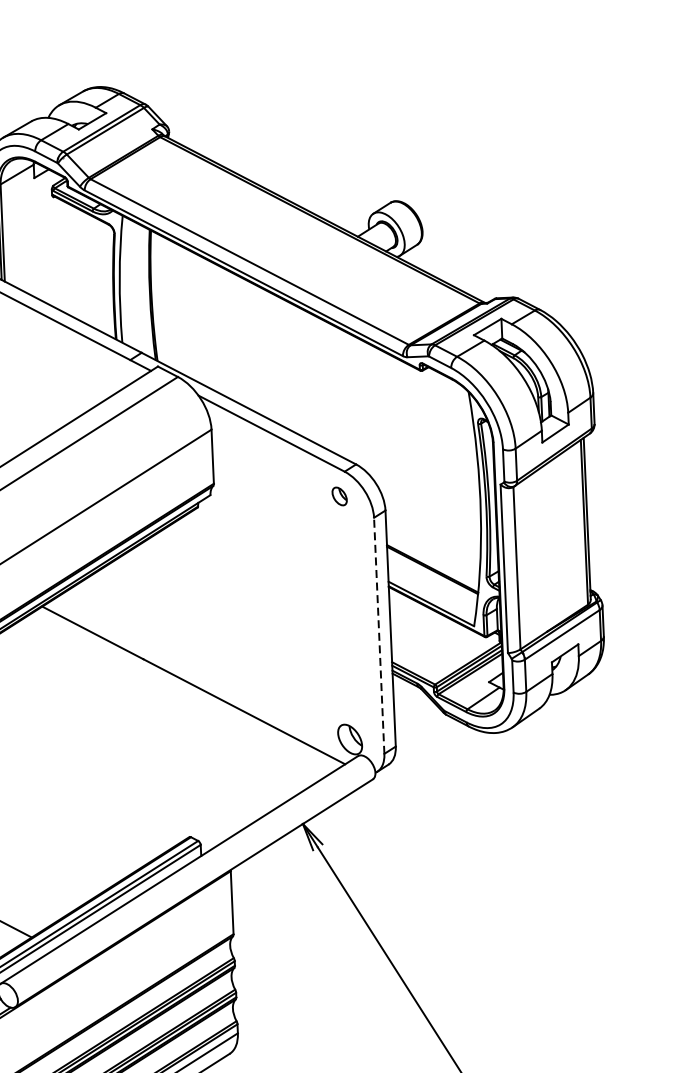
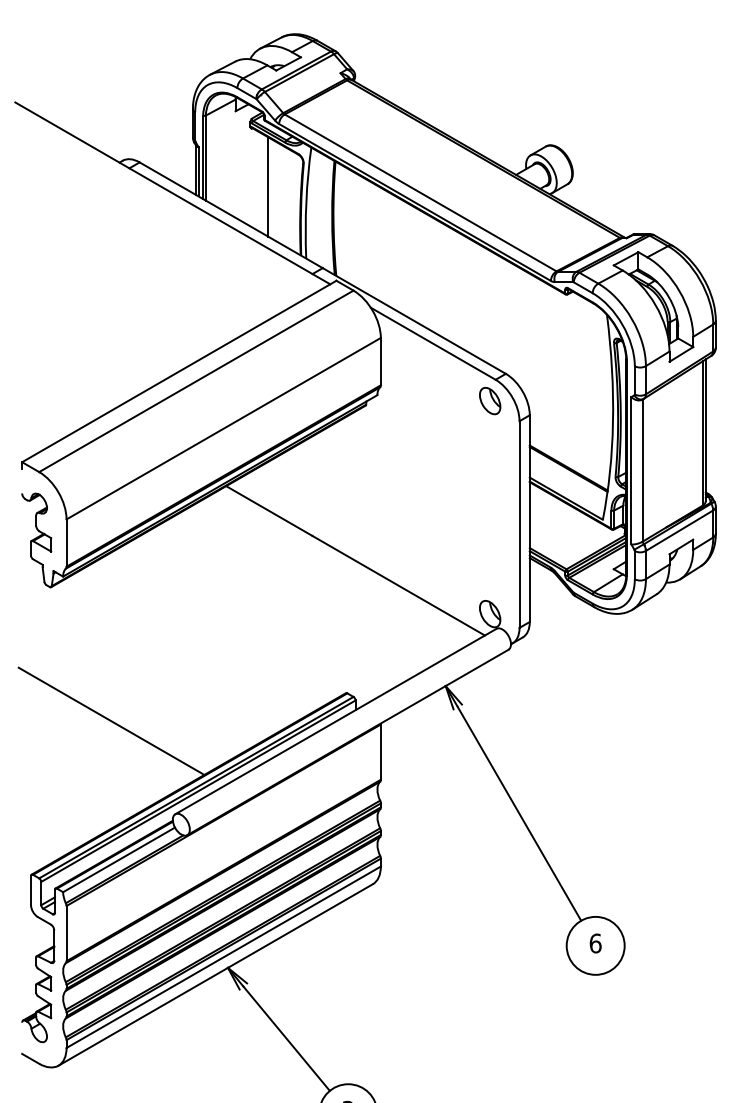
line: (75, 262) -> (268, 186), added
part: (339, 496) -> (490, 401), size x1.67
line: (379, 635) -> (519, 524), dashed -> solid

